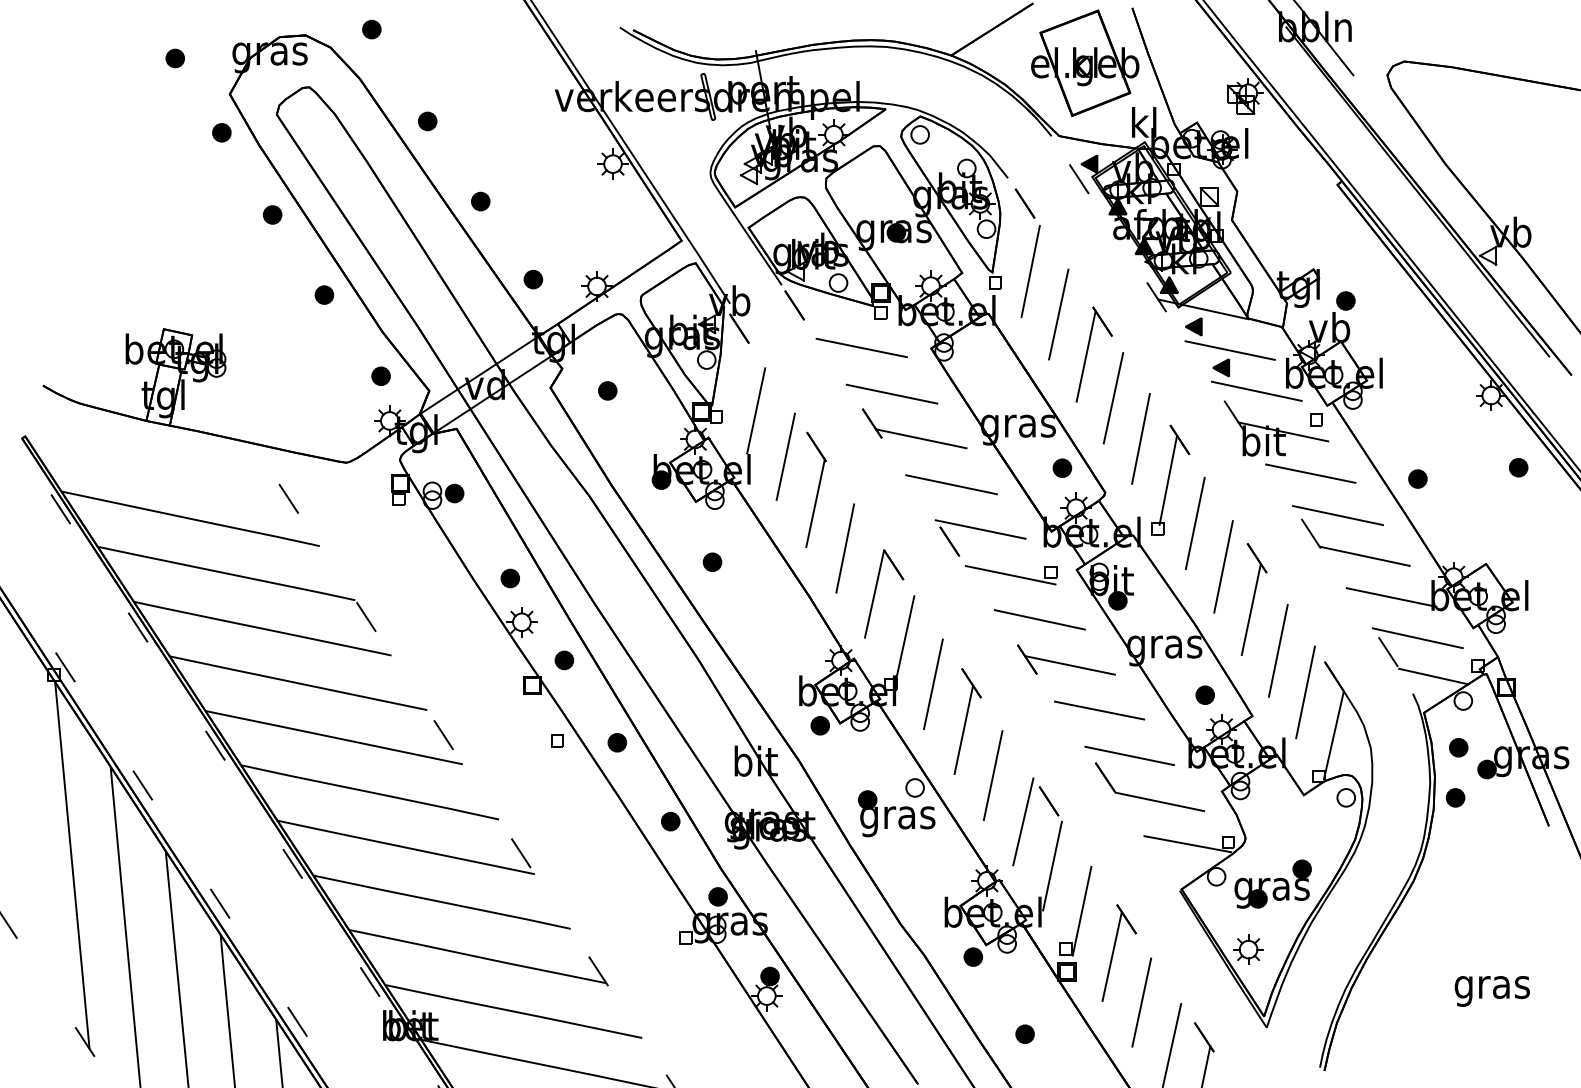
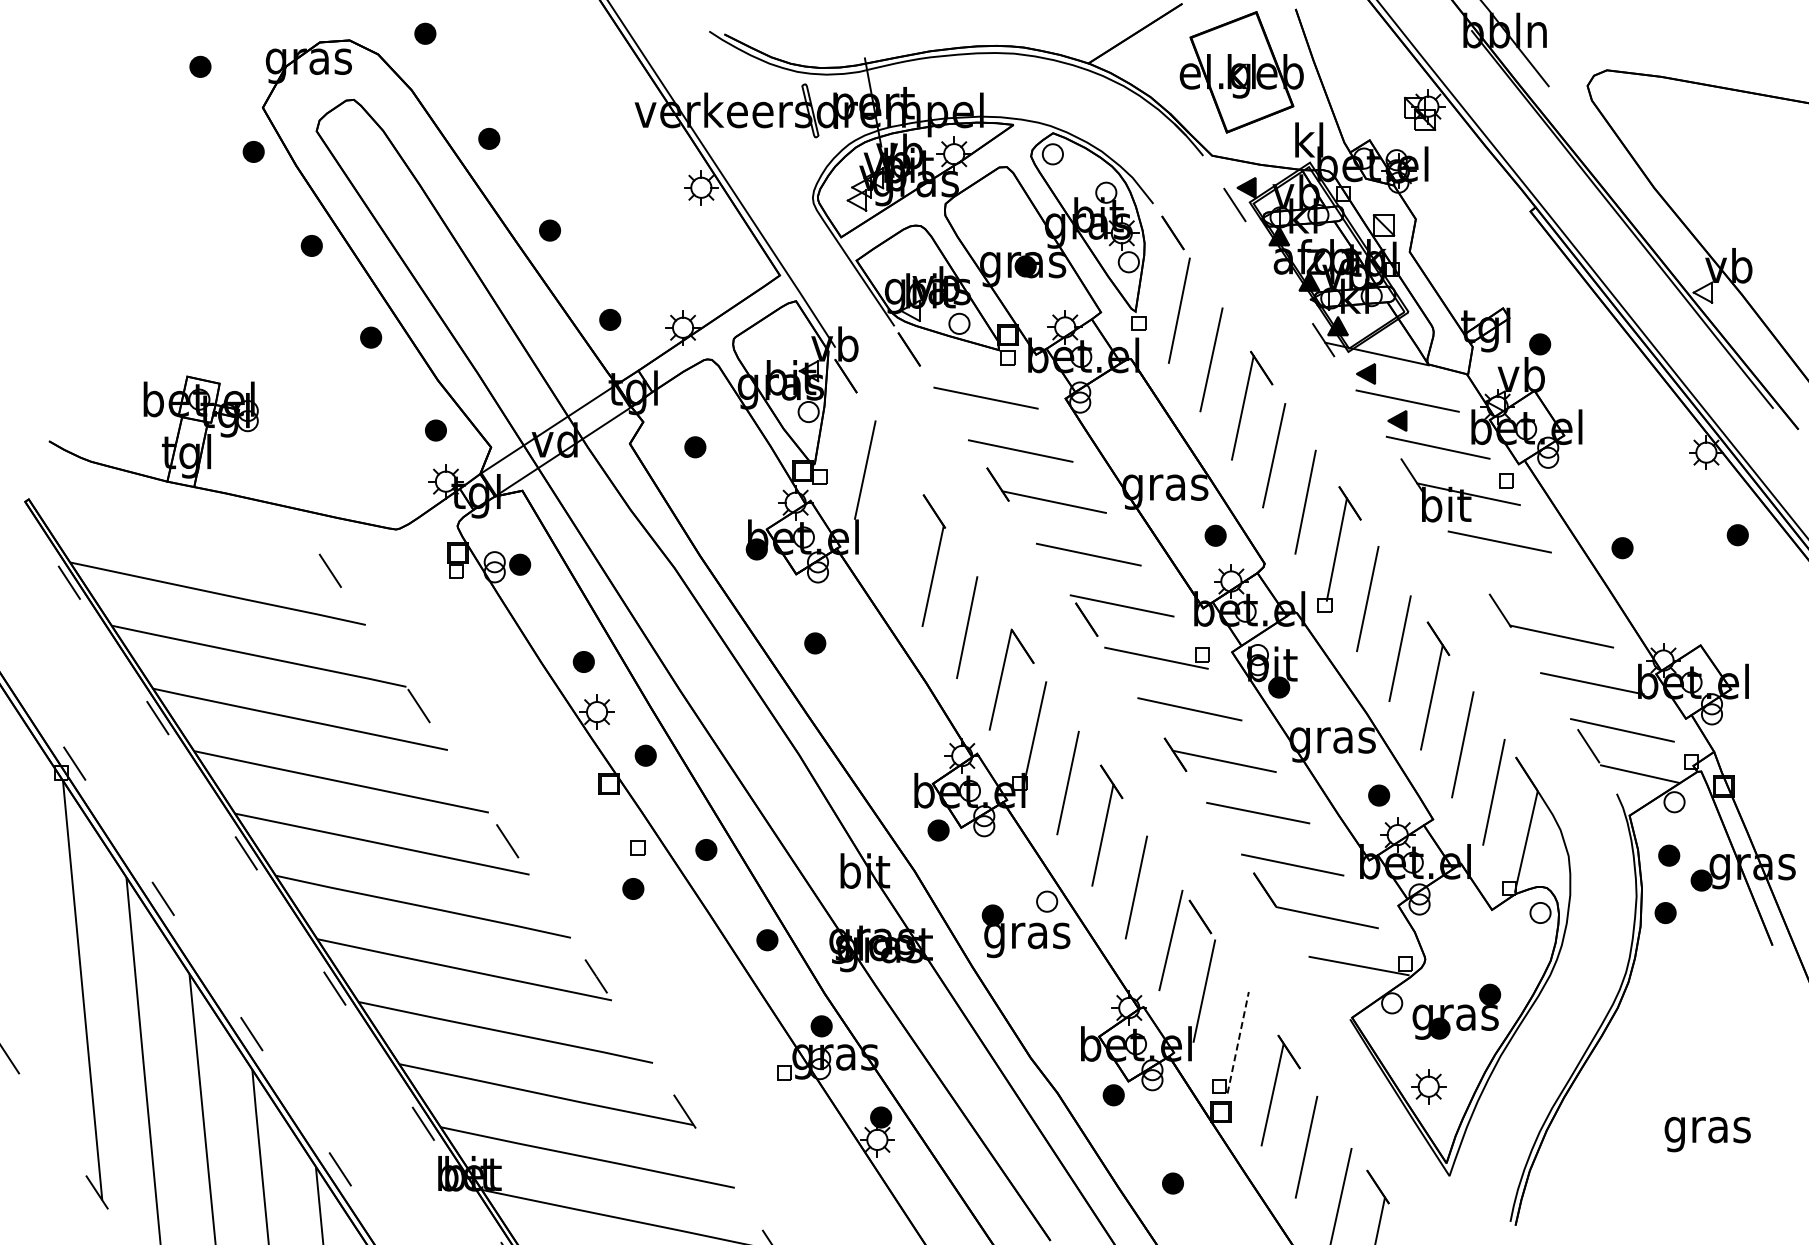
line: (785, 456) -> (898, 522), removed
line: (1337, 515) -> (1530, 589), removed
part: (553, 776) -> (633, 888), added
line: (1082, 910) -> (1238, 1042), solid -> dashed

